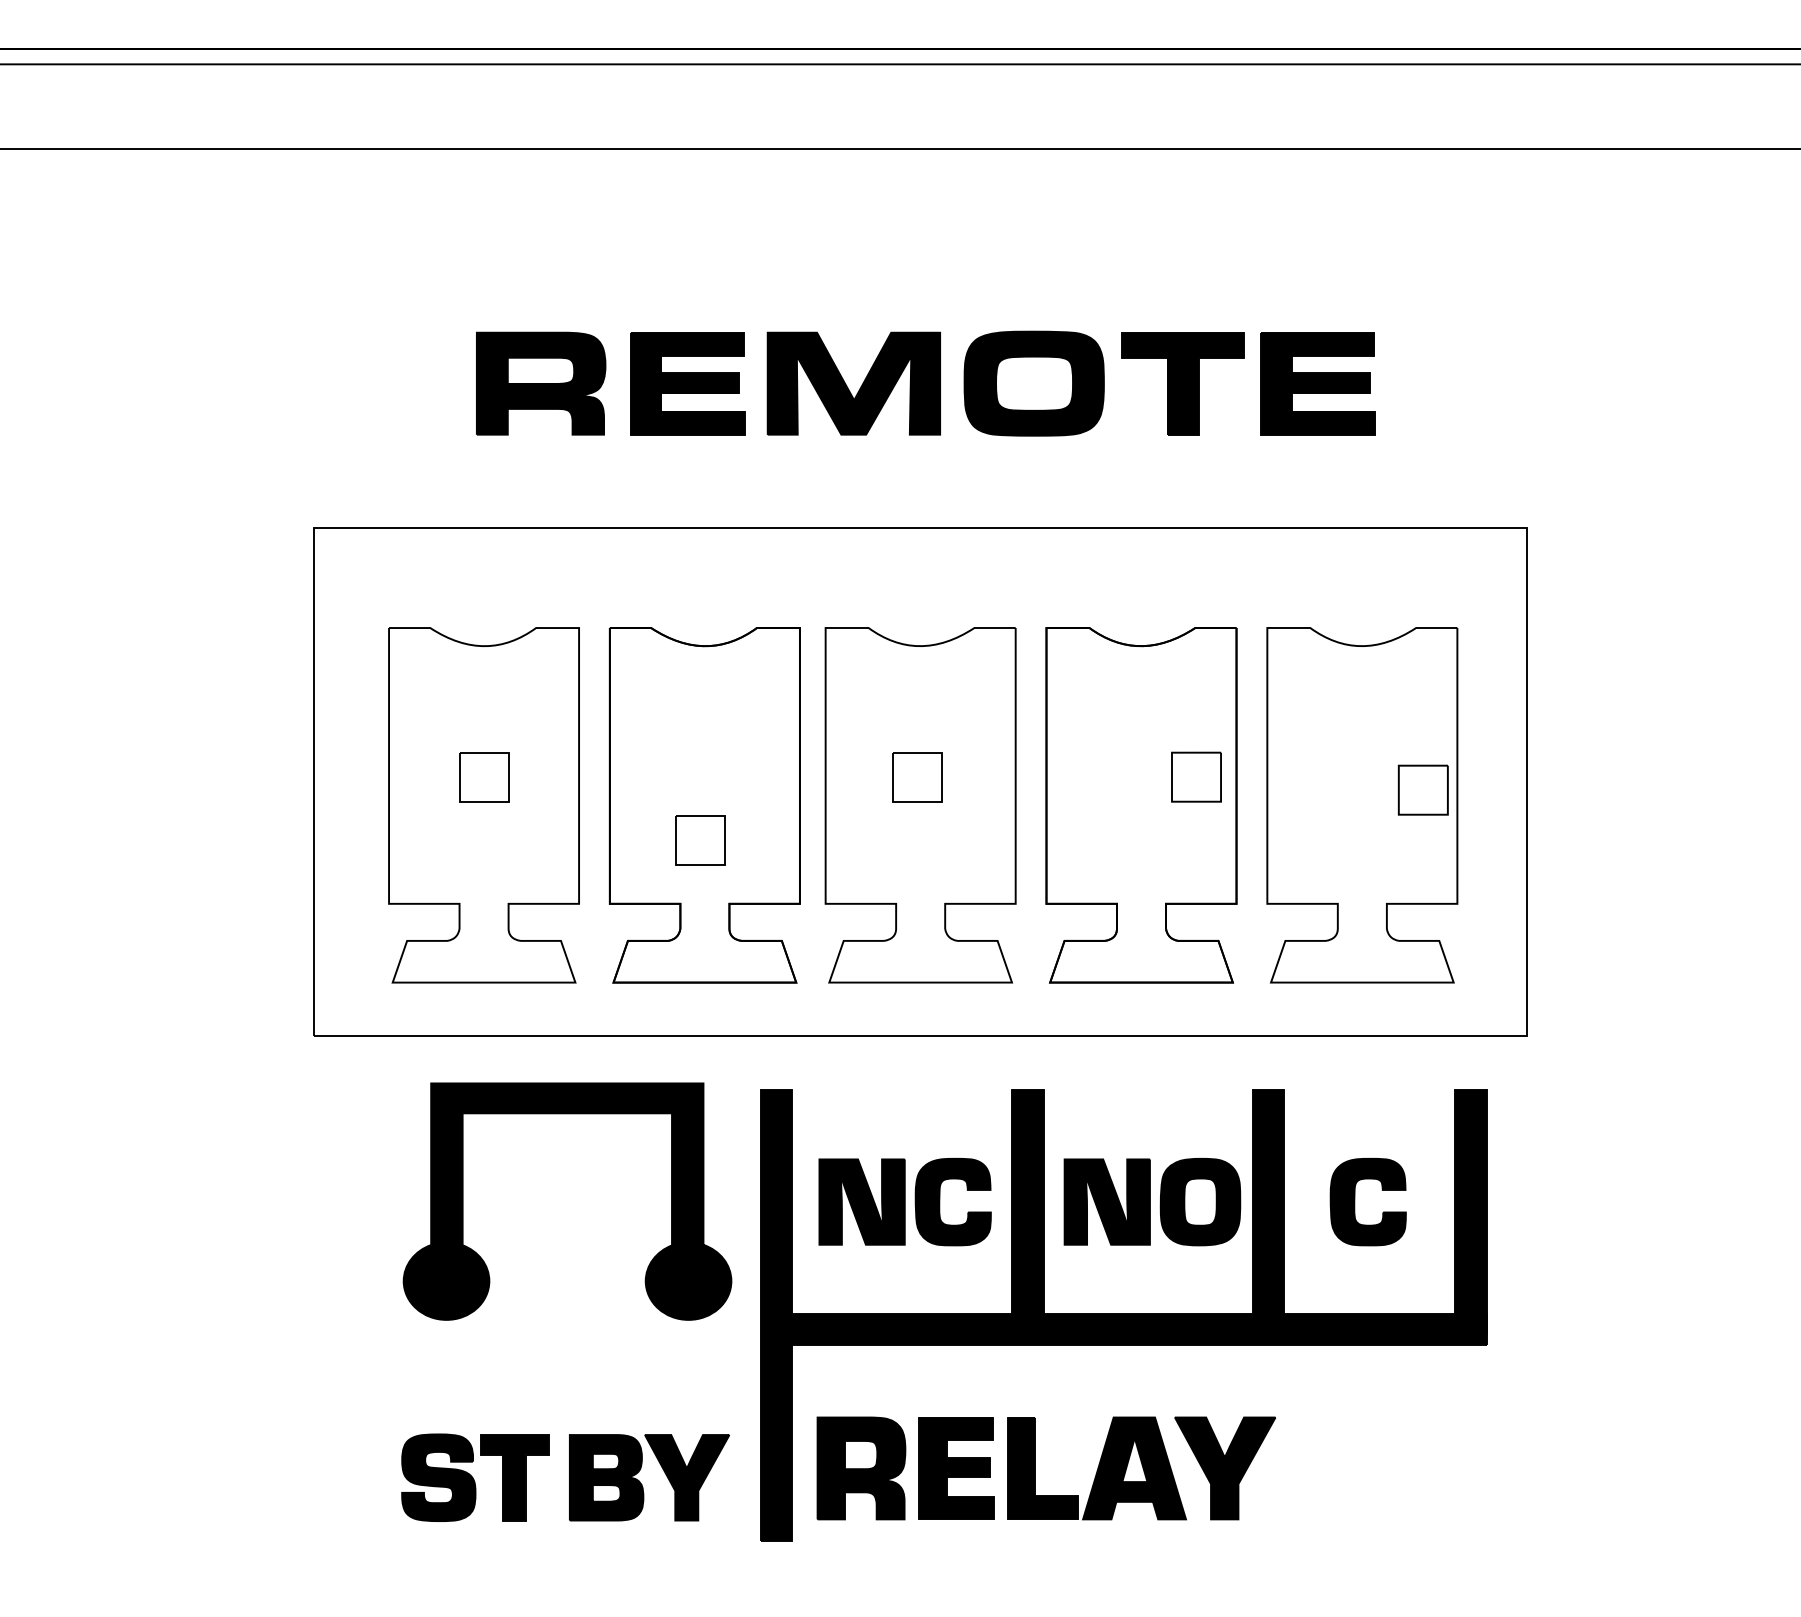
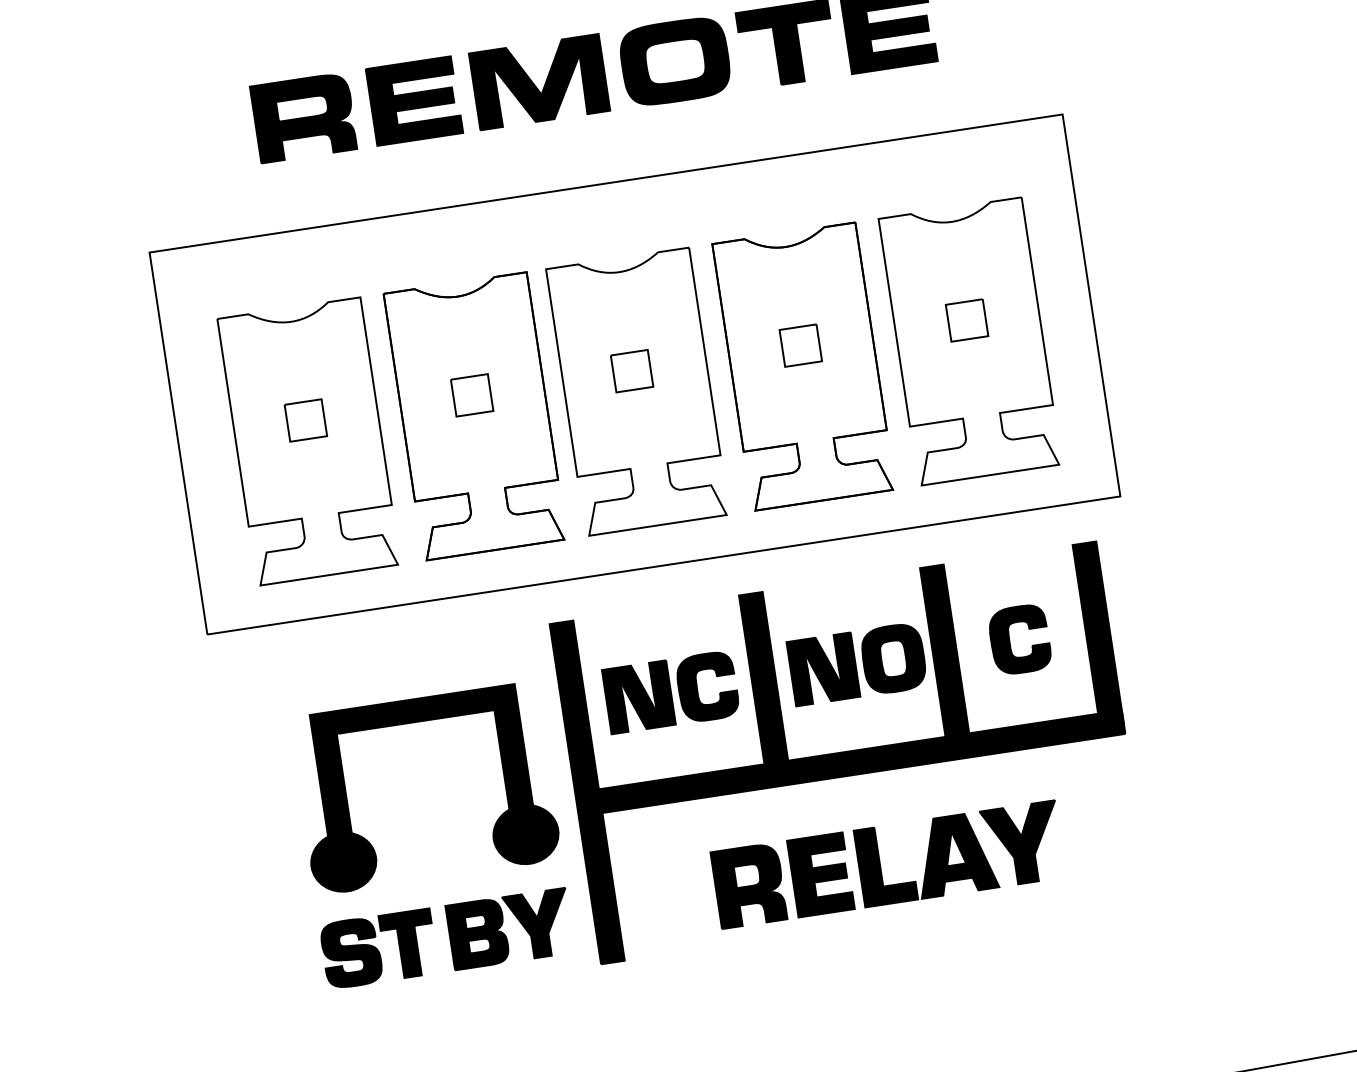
part: (1196, 776) -> (800, 345), moved
part: (1422, 789) -> (966, 320), moved
part: (700, 840) -> (471, 395), moved
part: (567, 1114) -> (415, 722), moved
part: (1035, 1468) -> (880, 865), moved

